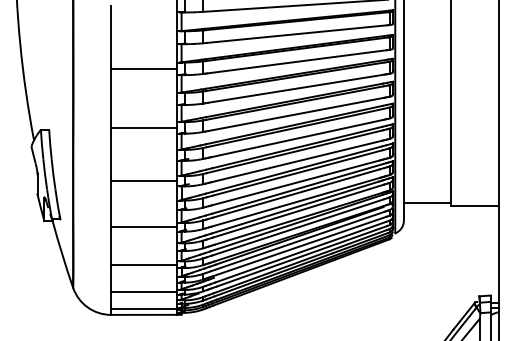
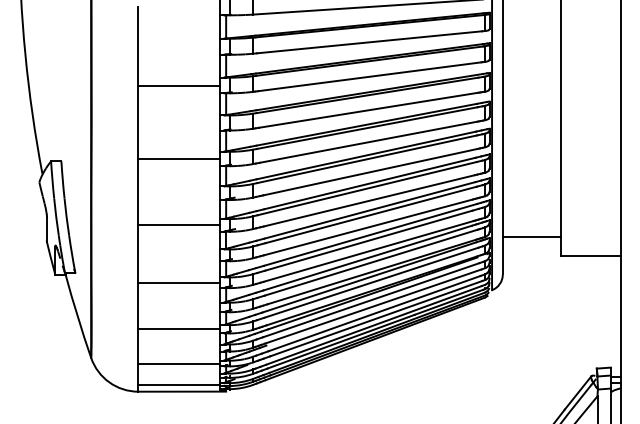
line: (426, 203) -> (531, 236), moved

